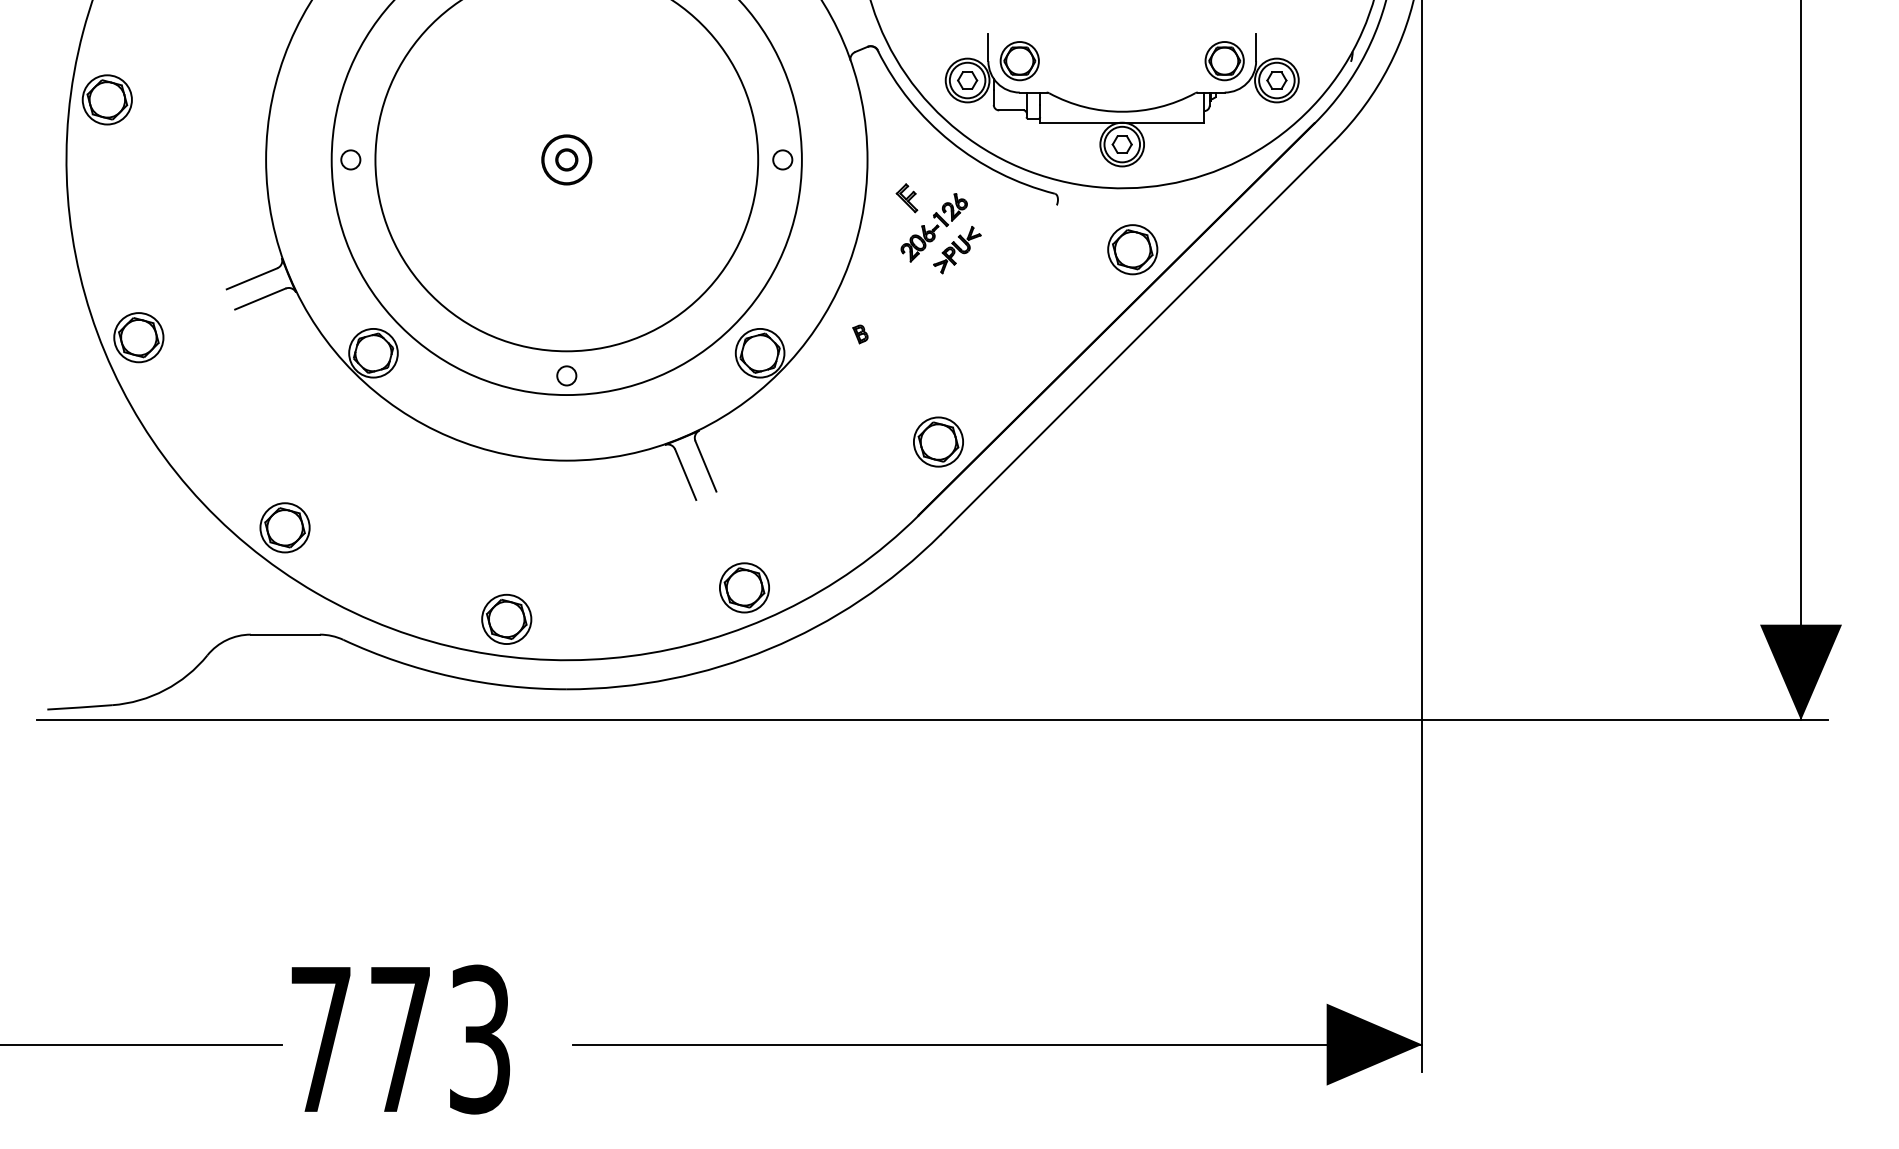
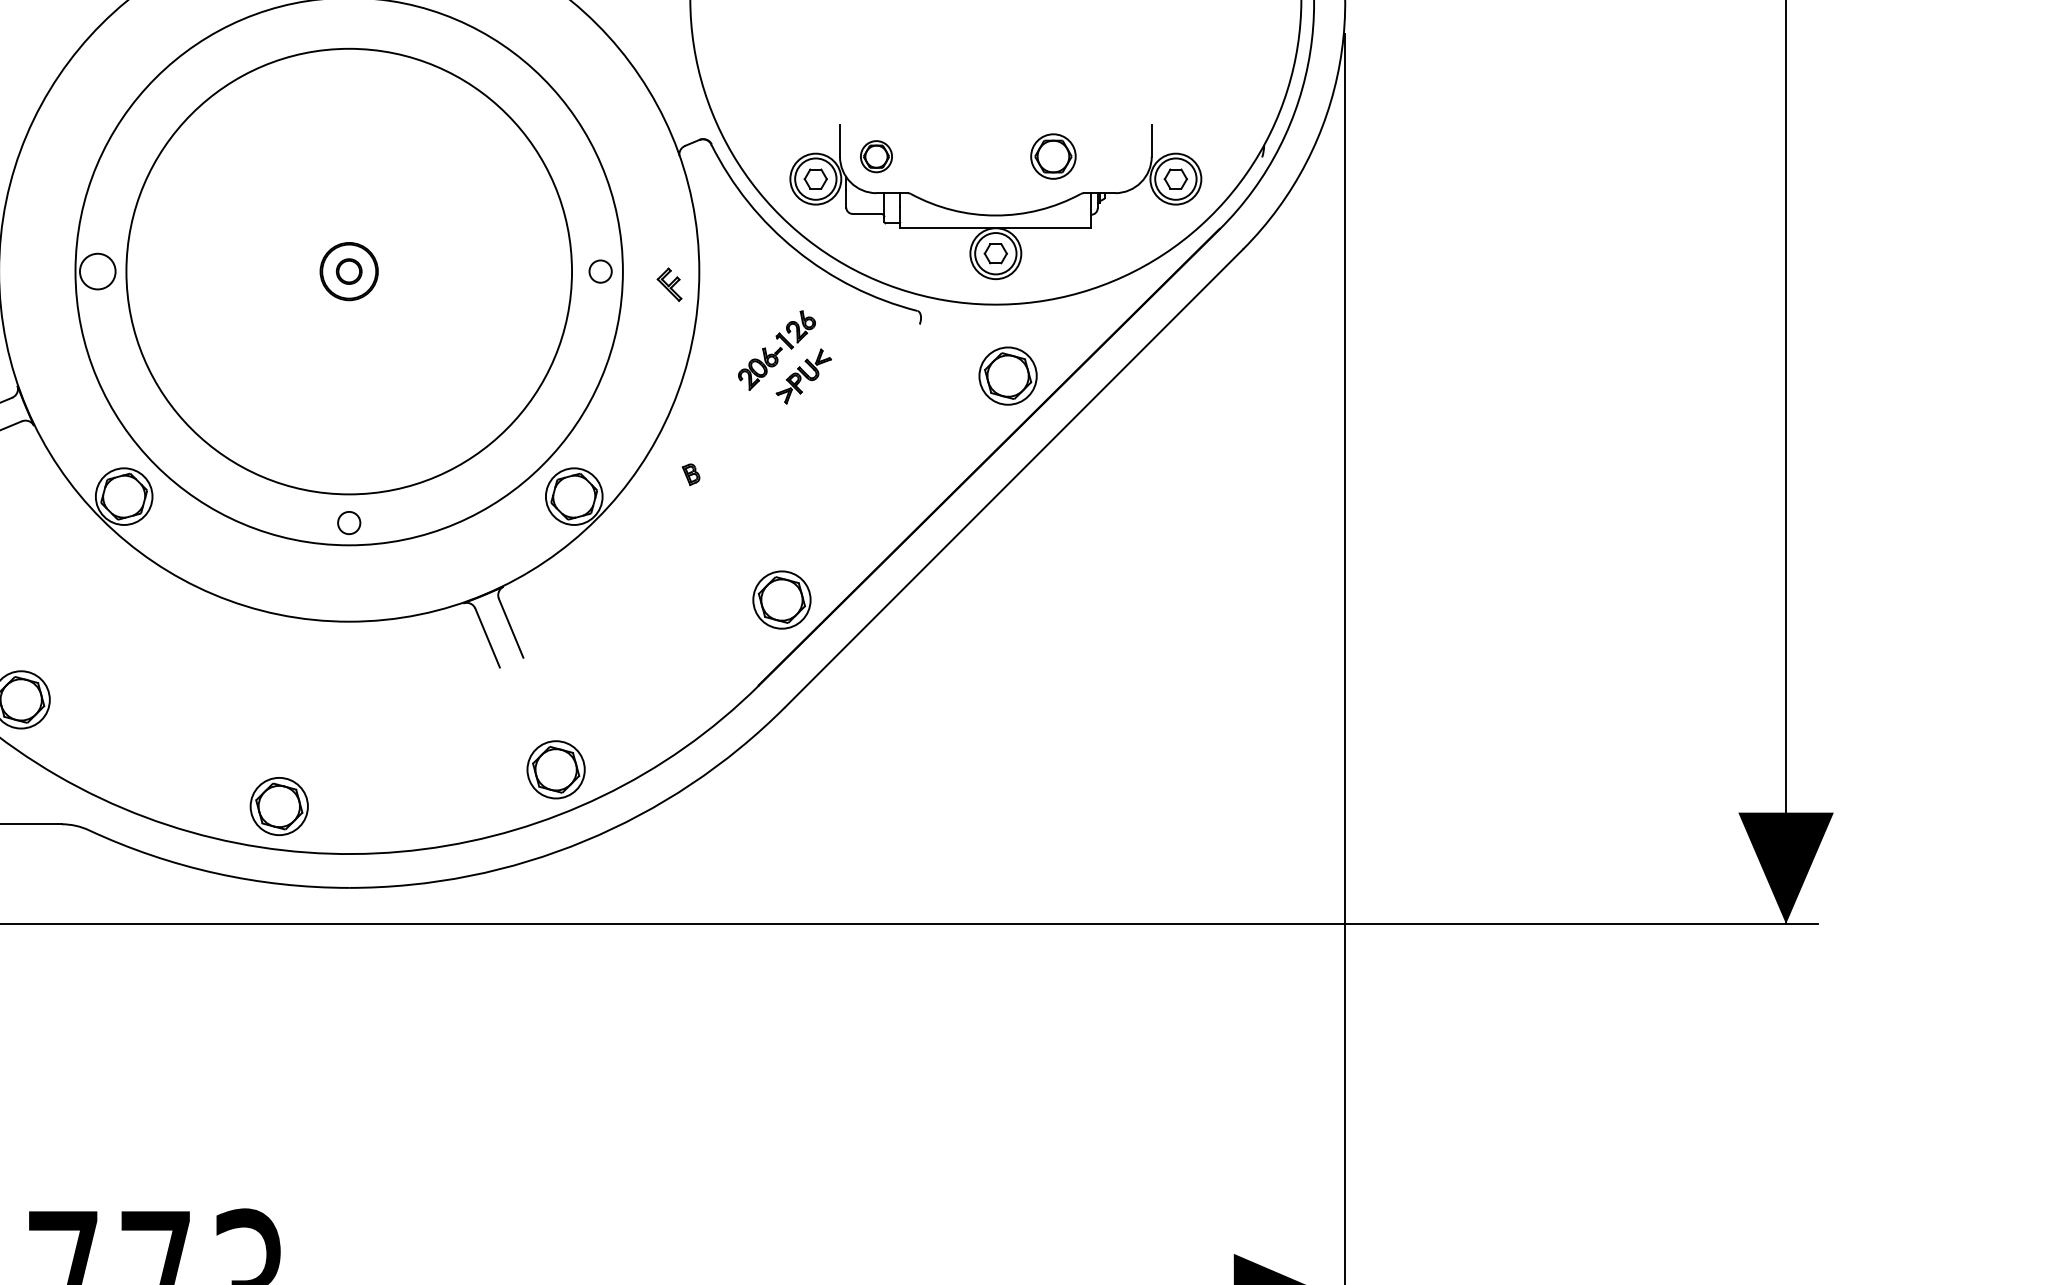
part: (1019, 61) -> (876, 156), size x0.7
part: (1224, 61) -> (1053, 156), moved
circle: (350, 159) -> (97, 271), size x1.6
part: (906, 198) -> (669, 285), moved

